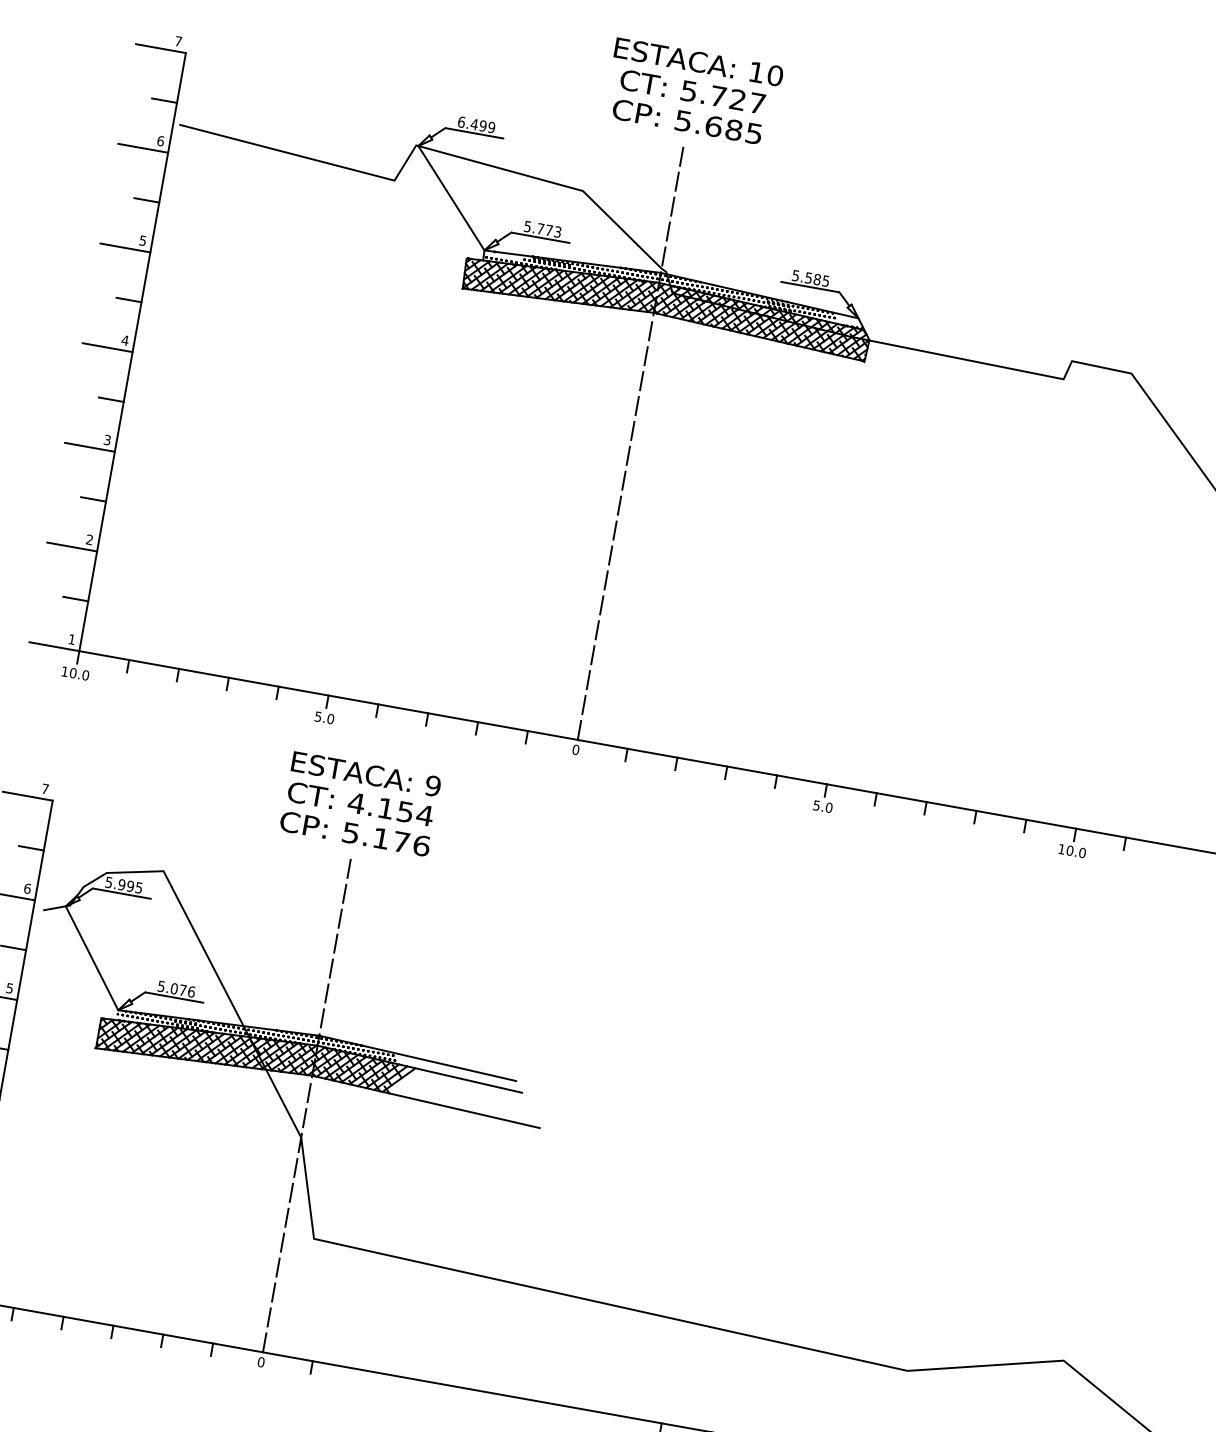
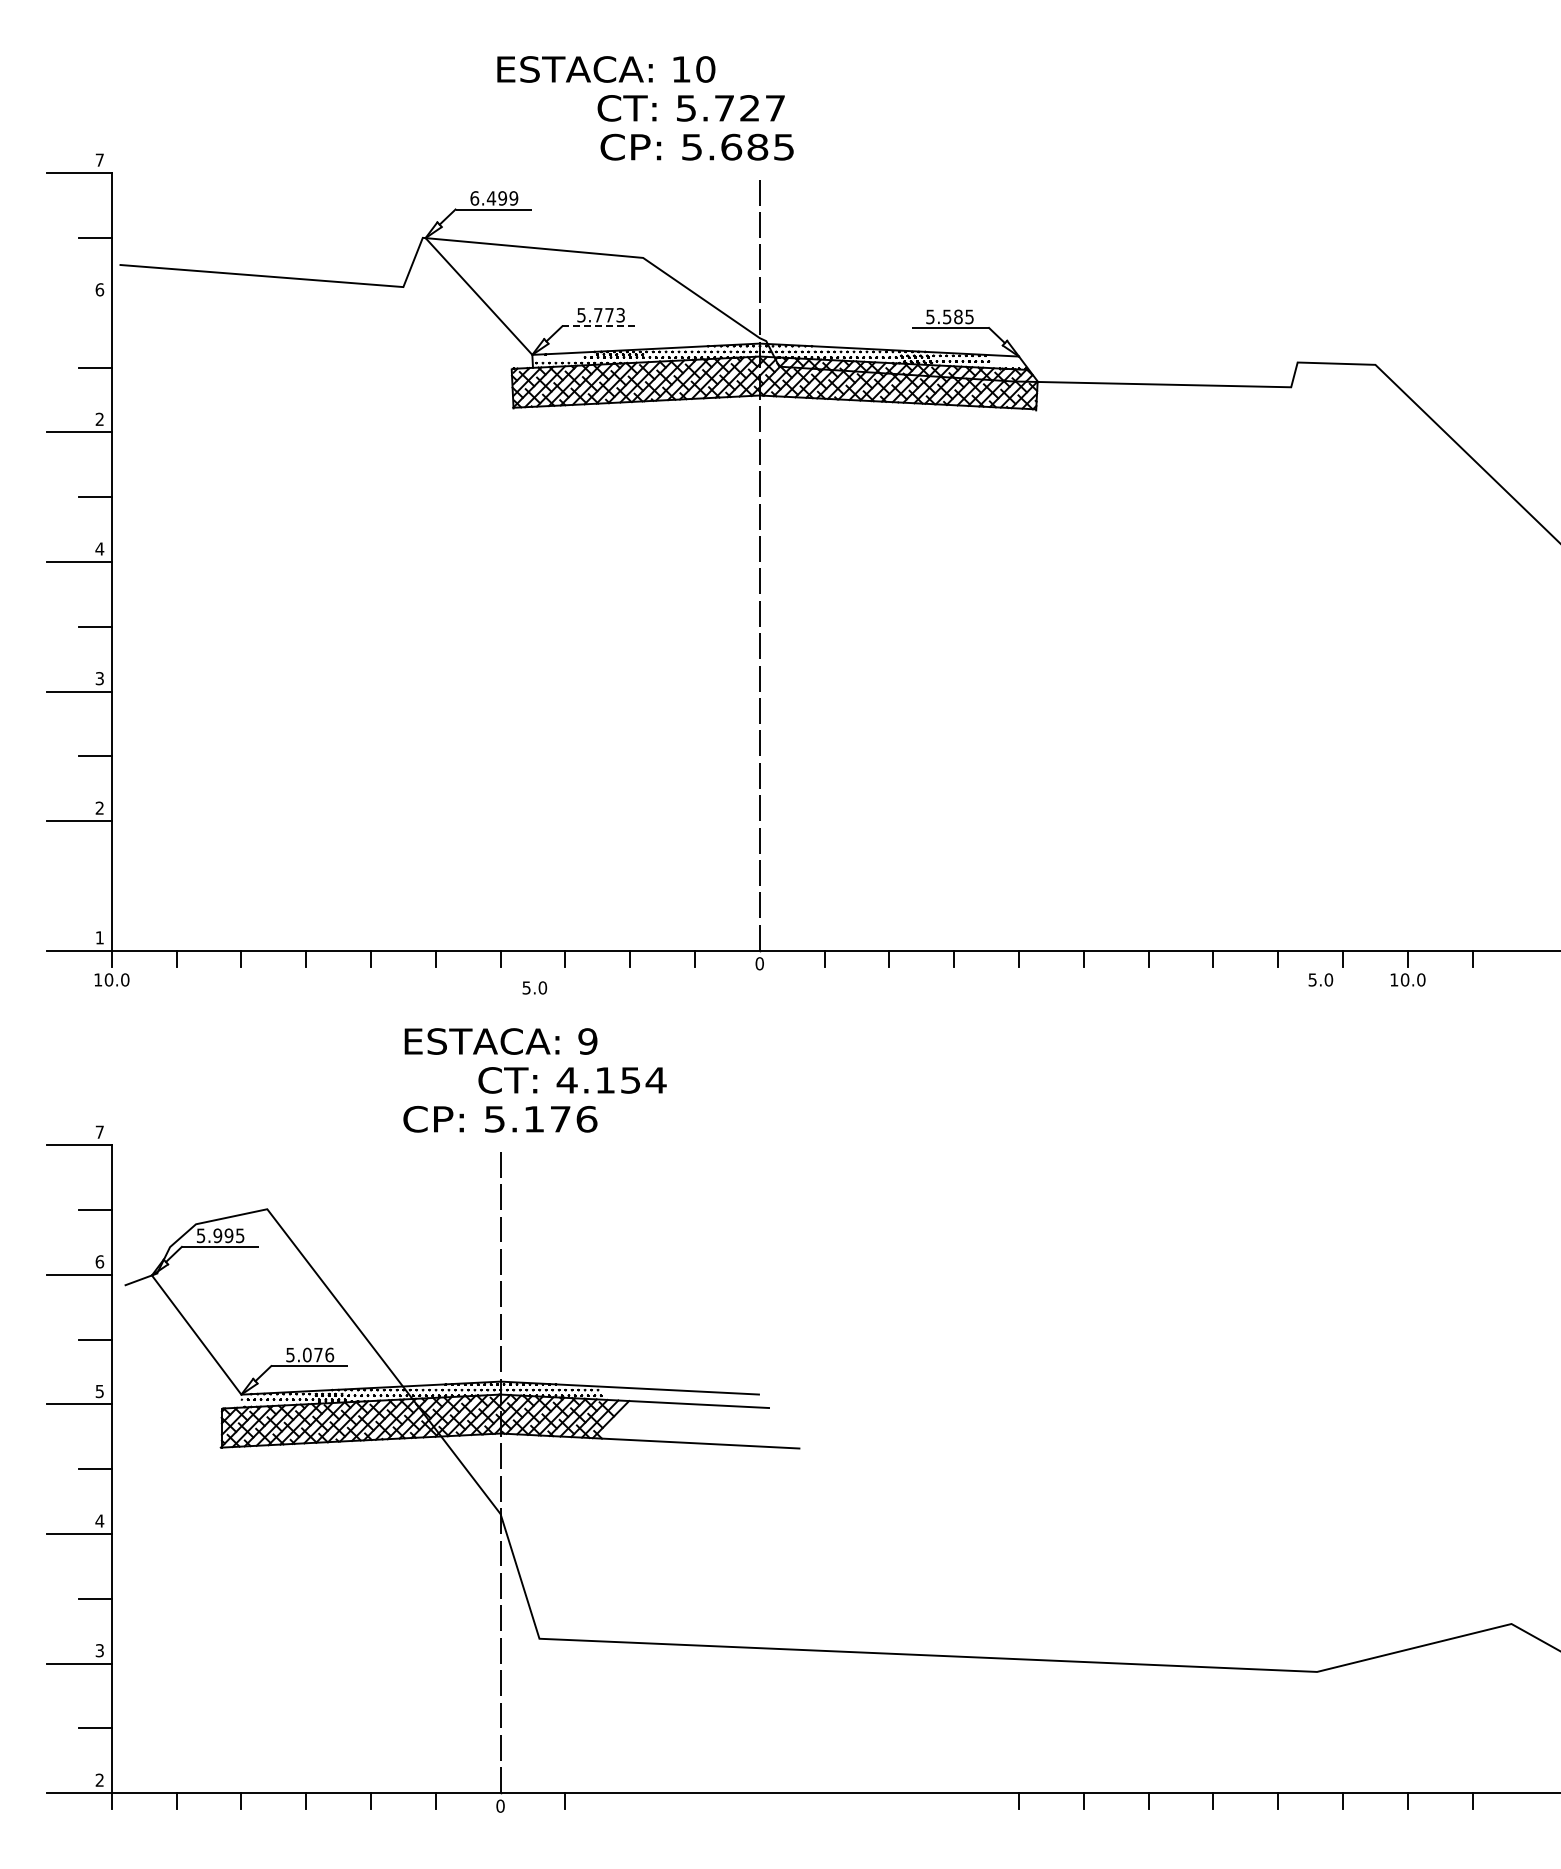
text: (699, 62) -> (606, 69), moved
text: (692, 91) -> (690, 108), moved
text: (686, 121) -> (696, 146), moved
line: (142, 147) -> (78, 302), removed
line: (541, 238) -> (601, 326), solid -> dashed
text: (142, 240) -> (99, 419), 5 -> 2
line: (75, 599) -> (95, 886), removed
text: (324, 717) -> (534, 987), moved
text: (360, 804) -> (572, 1080), moved
text: (822, 806) -> (1320, 979), moved

